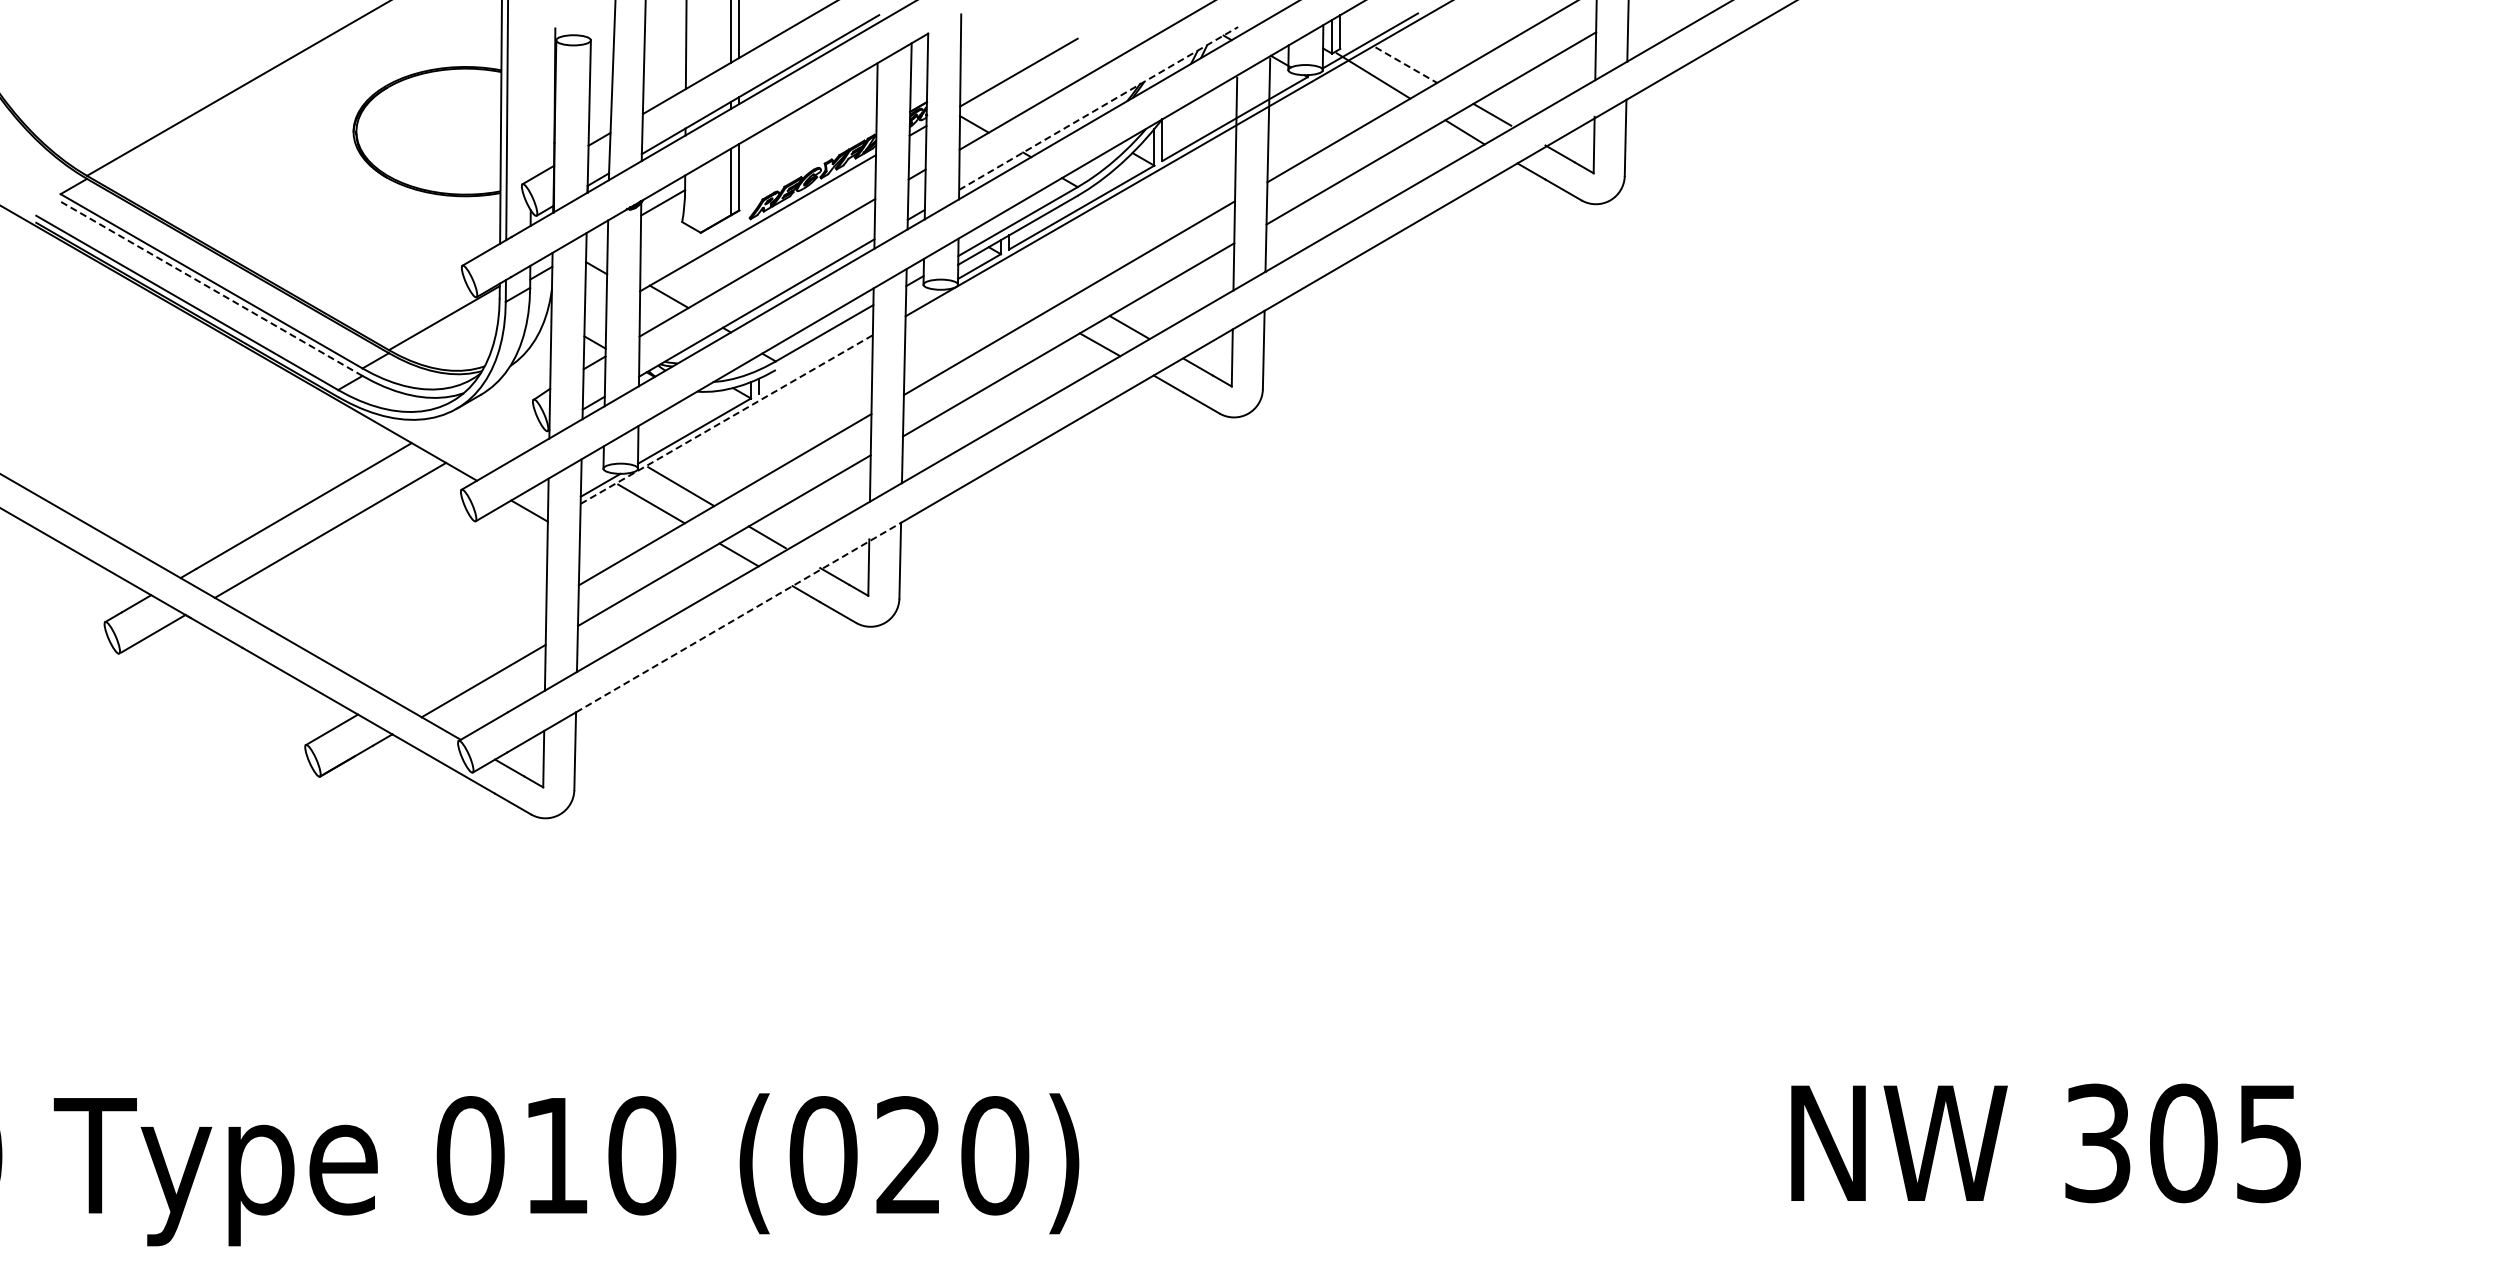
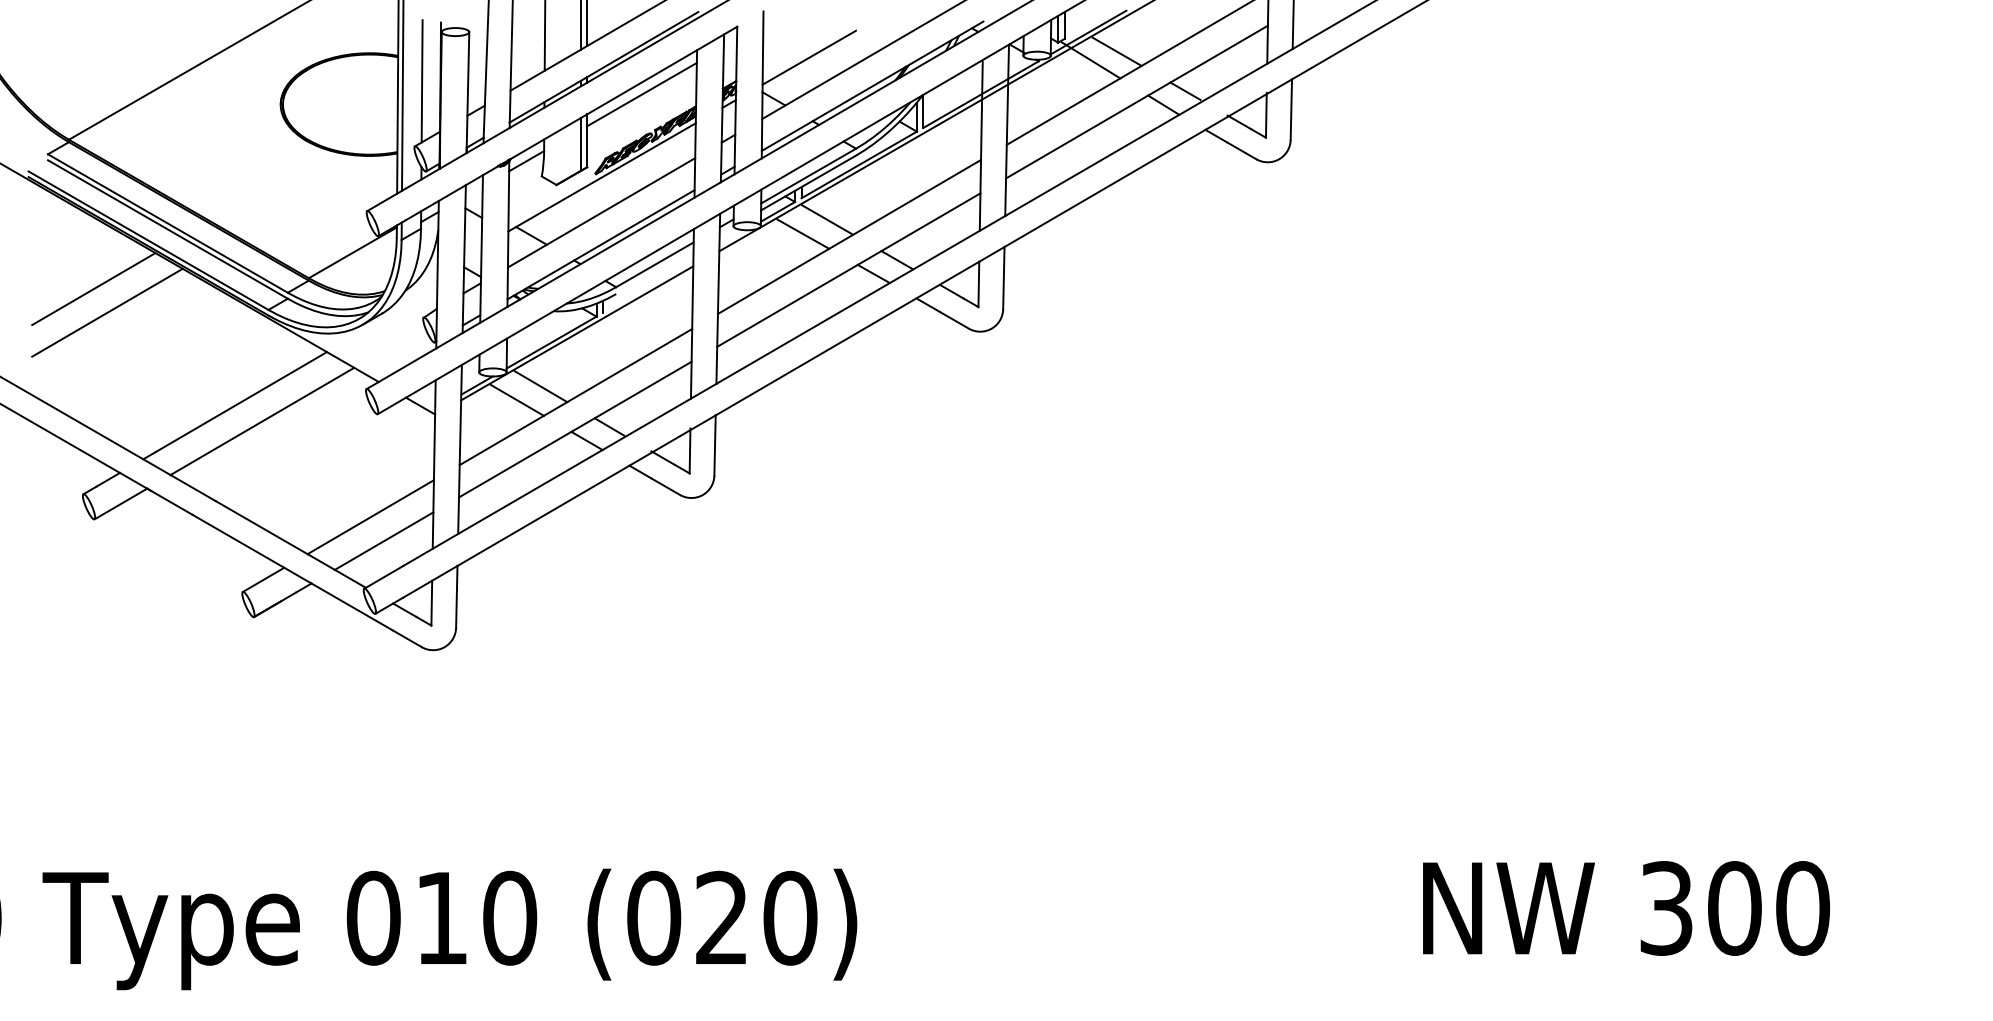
line: (1406, 65) -> (1117, 52), dashed -> solid
line: (531, 102) -> (422, 81), added
line: (1099, 108) -> (873, 86), dashed -> solid
line: (808, 118) -> (642, 94), added
line: (1041, 276) -> (827, 219), added
line: (211, 288) -> (167, 229), dashed -> solid
line: (1010, 294) -> (802, 234), added
line: (117, 363) -> (93, 288), added
line: (135, 393) -> (107, 312), added
line: (726, 419) -> (577, 333), dashed -> solid
line: (739, 617) -> (587, 490), dashed -> solid
line: (466, 650) -> (370, 516), added
text: (2269, 1143) -> (1802, 908), 305 -> 300

